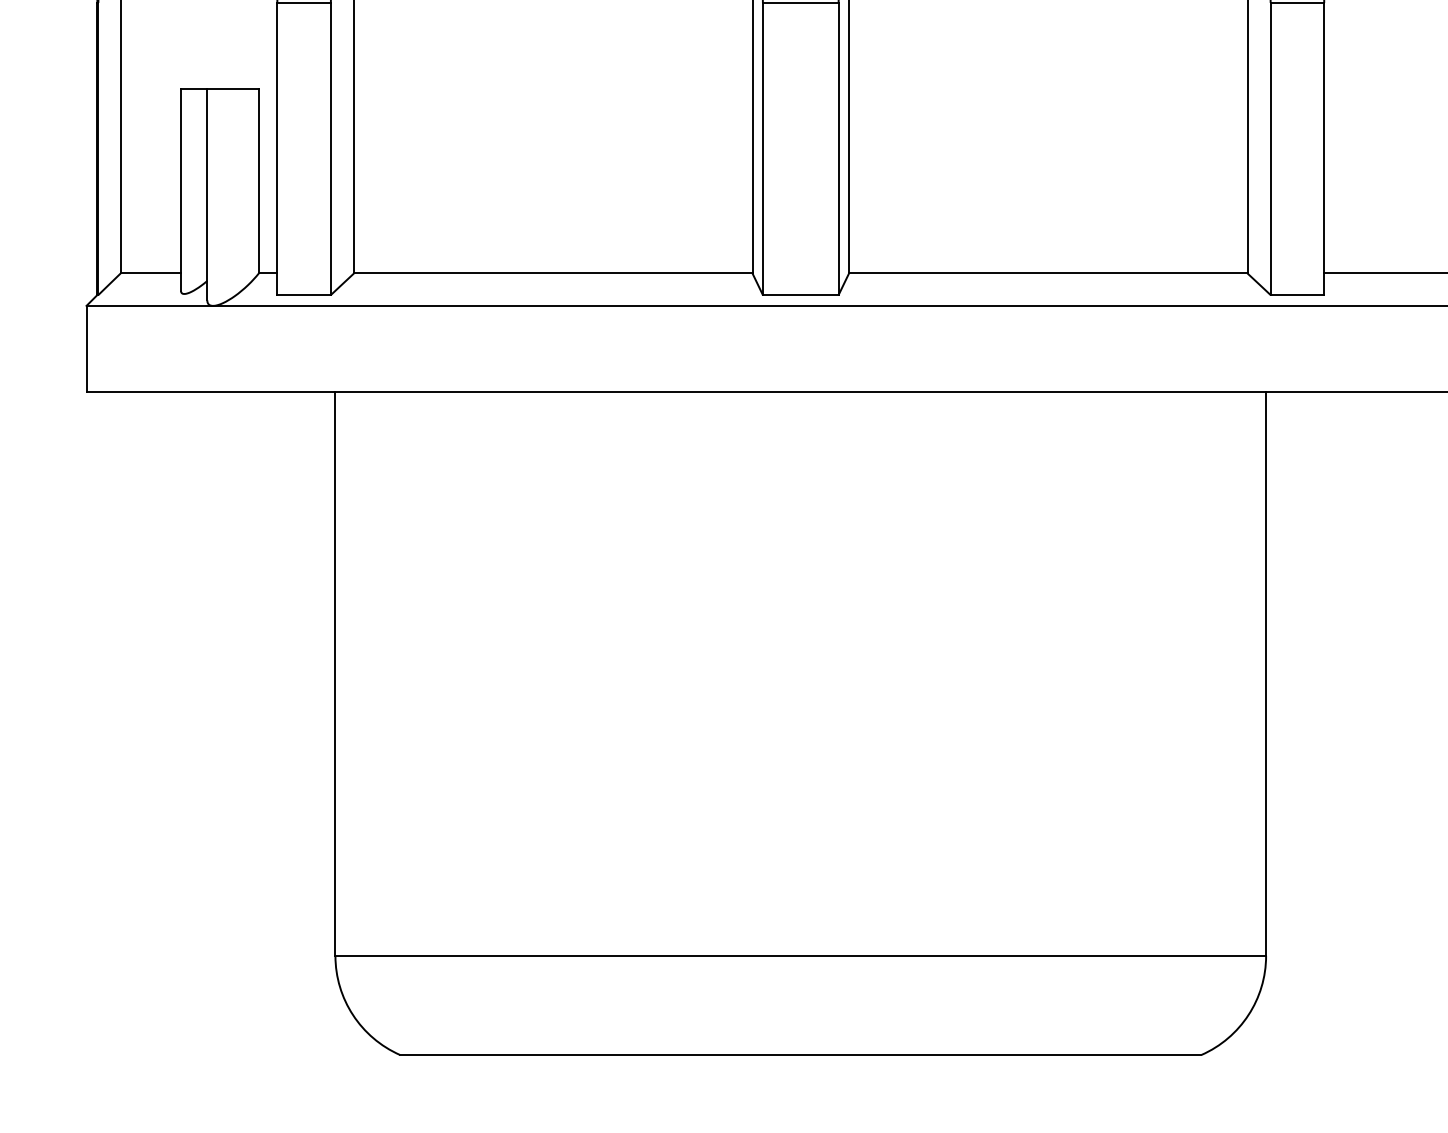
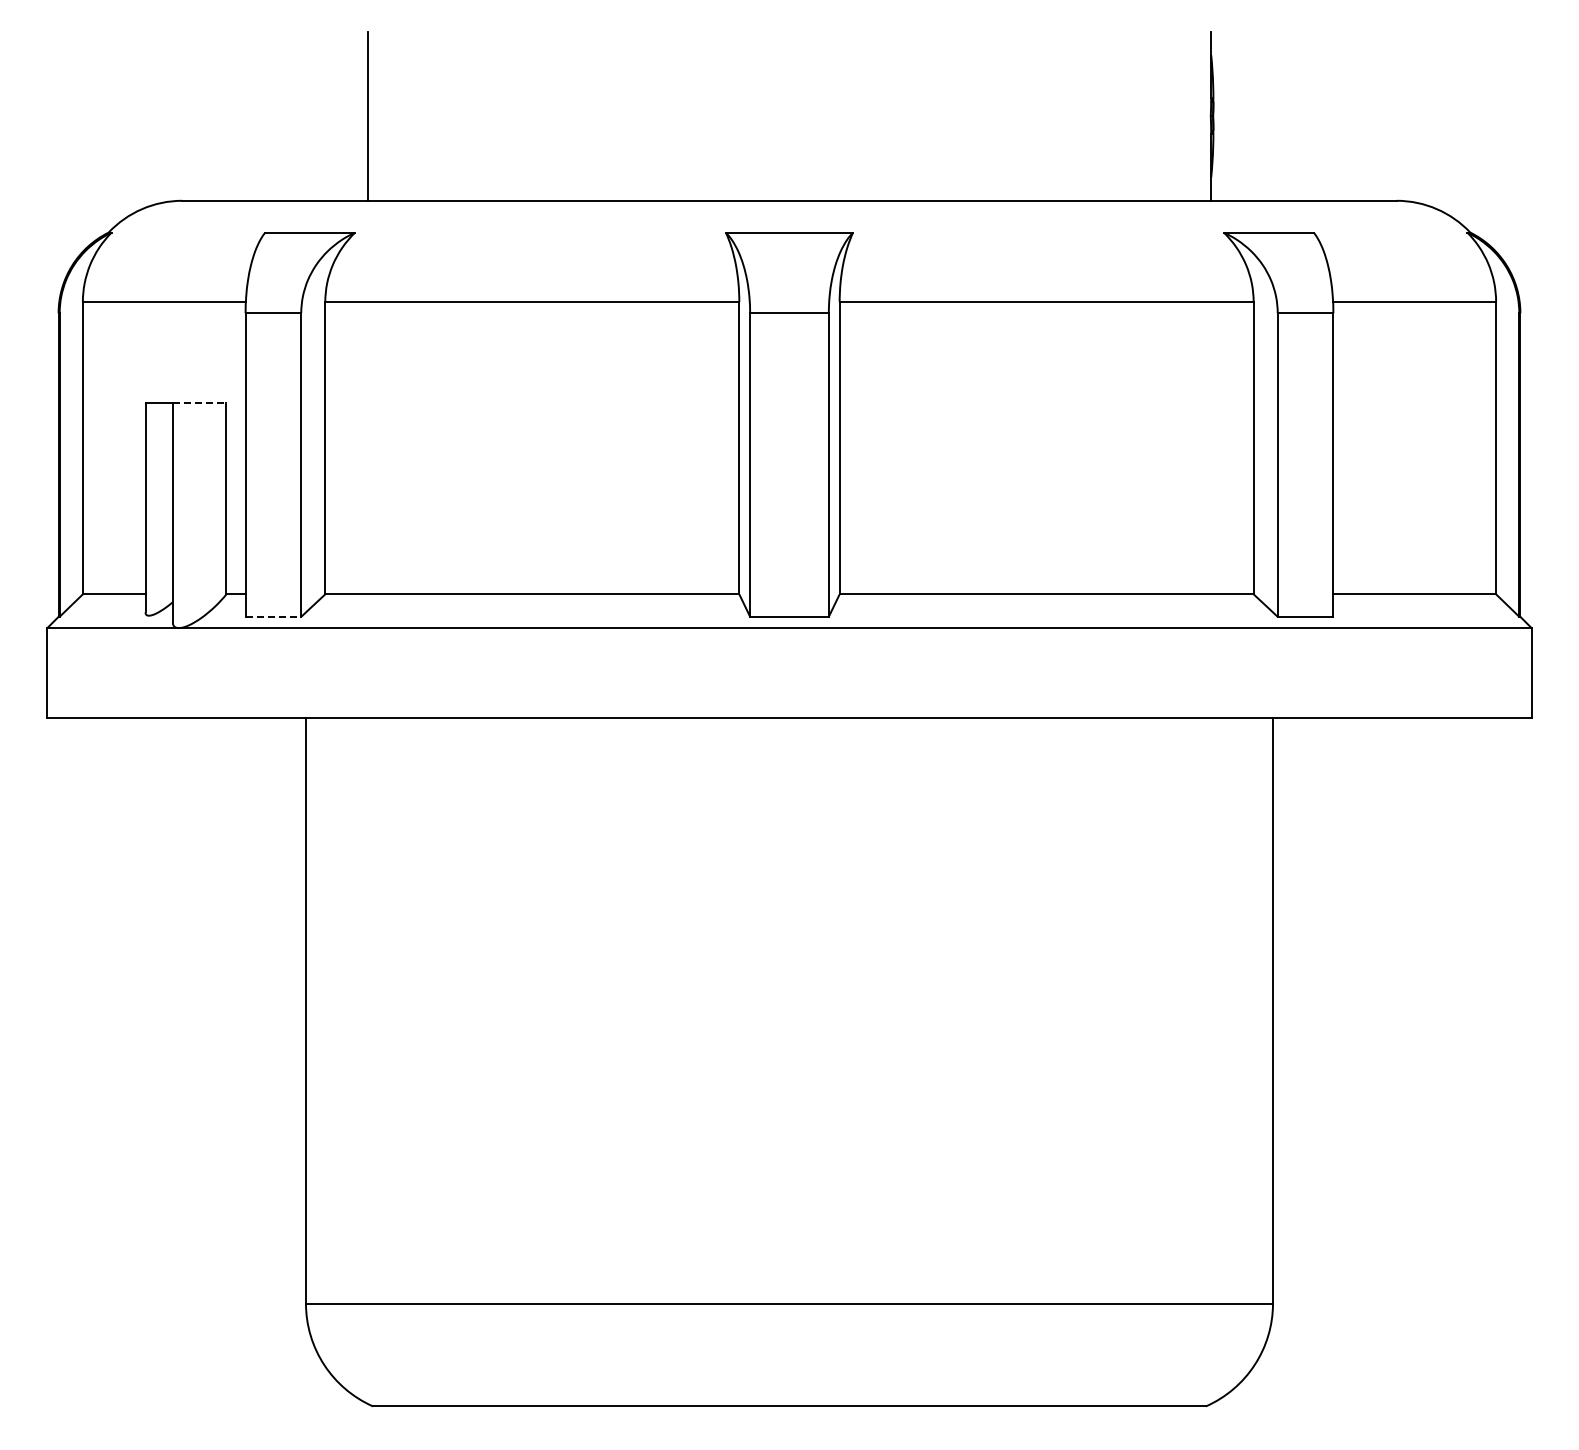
line: (232, 89) -> (199, 403), solid -> dashed
line: (304, 294) -> (273, 616), solid -> dashed

